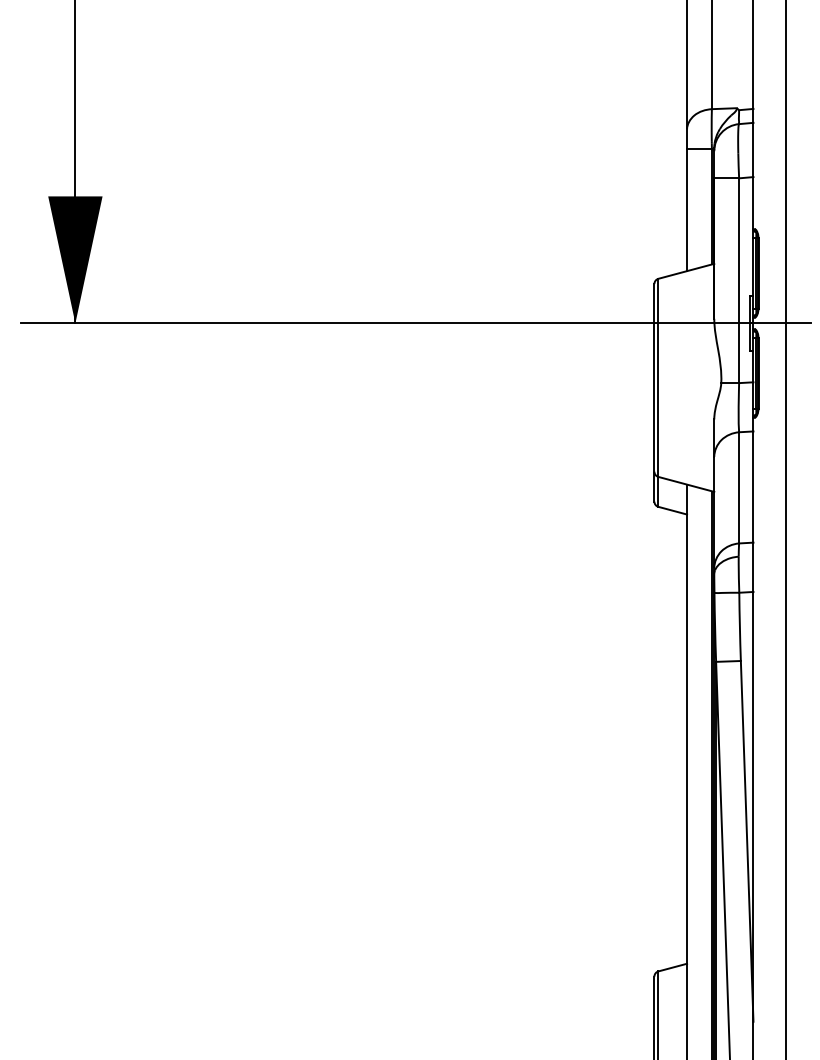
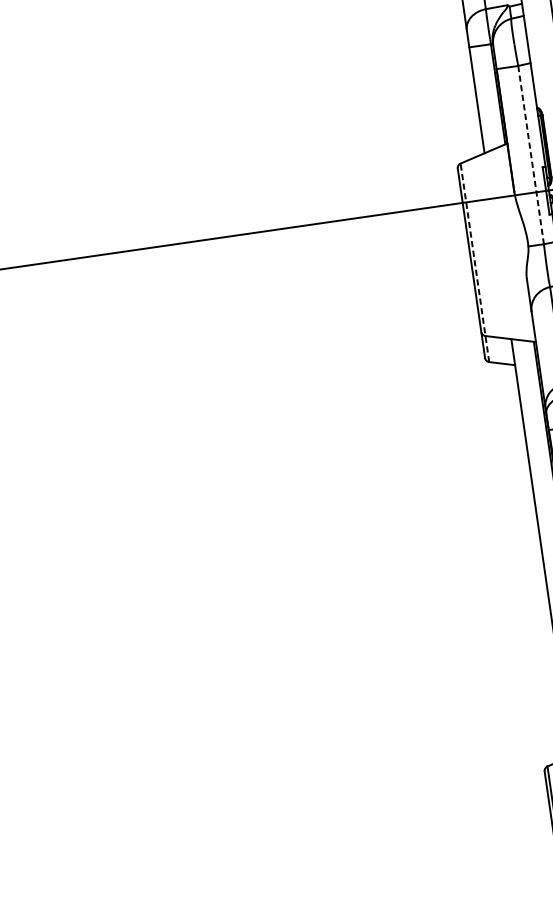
line: (739, 281) -> (531, 155), solid -> dashed
line: (658, 392) -> (474, 262), solid -> dashed

